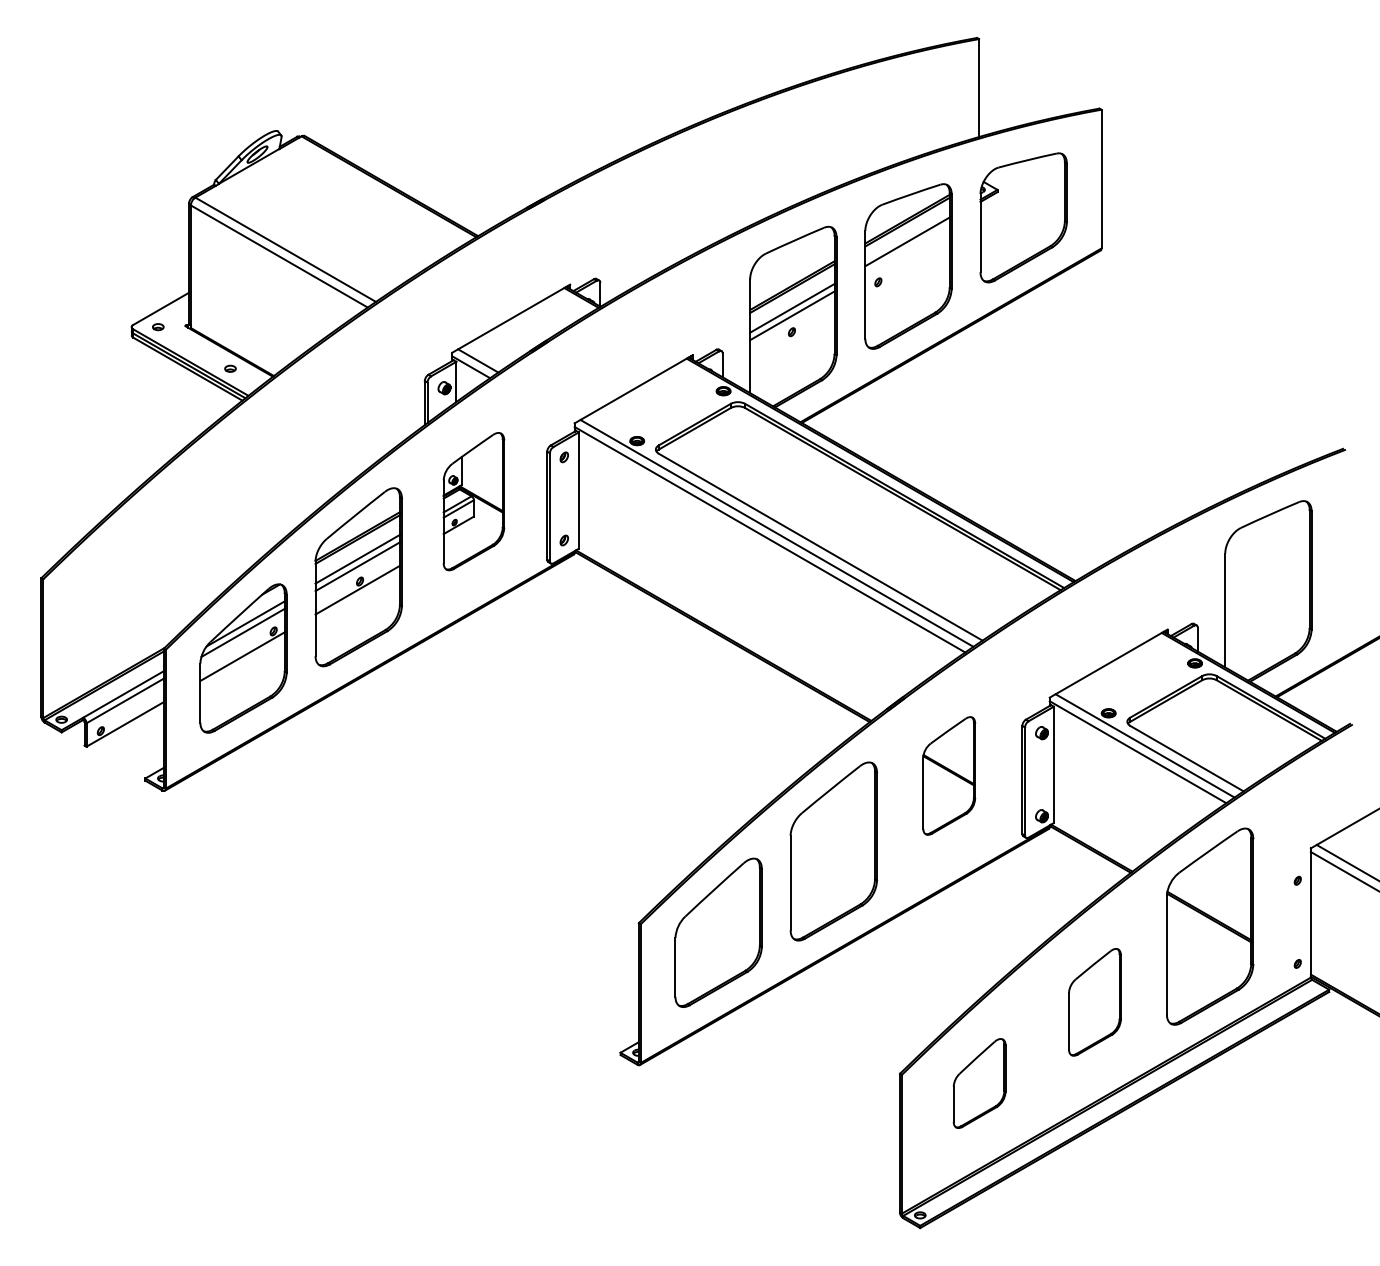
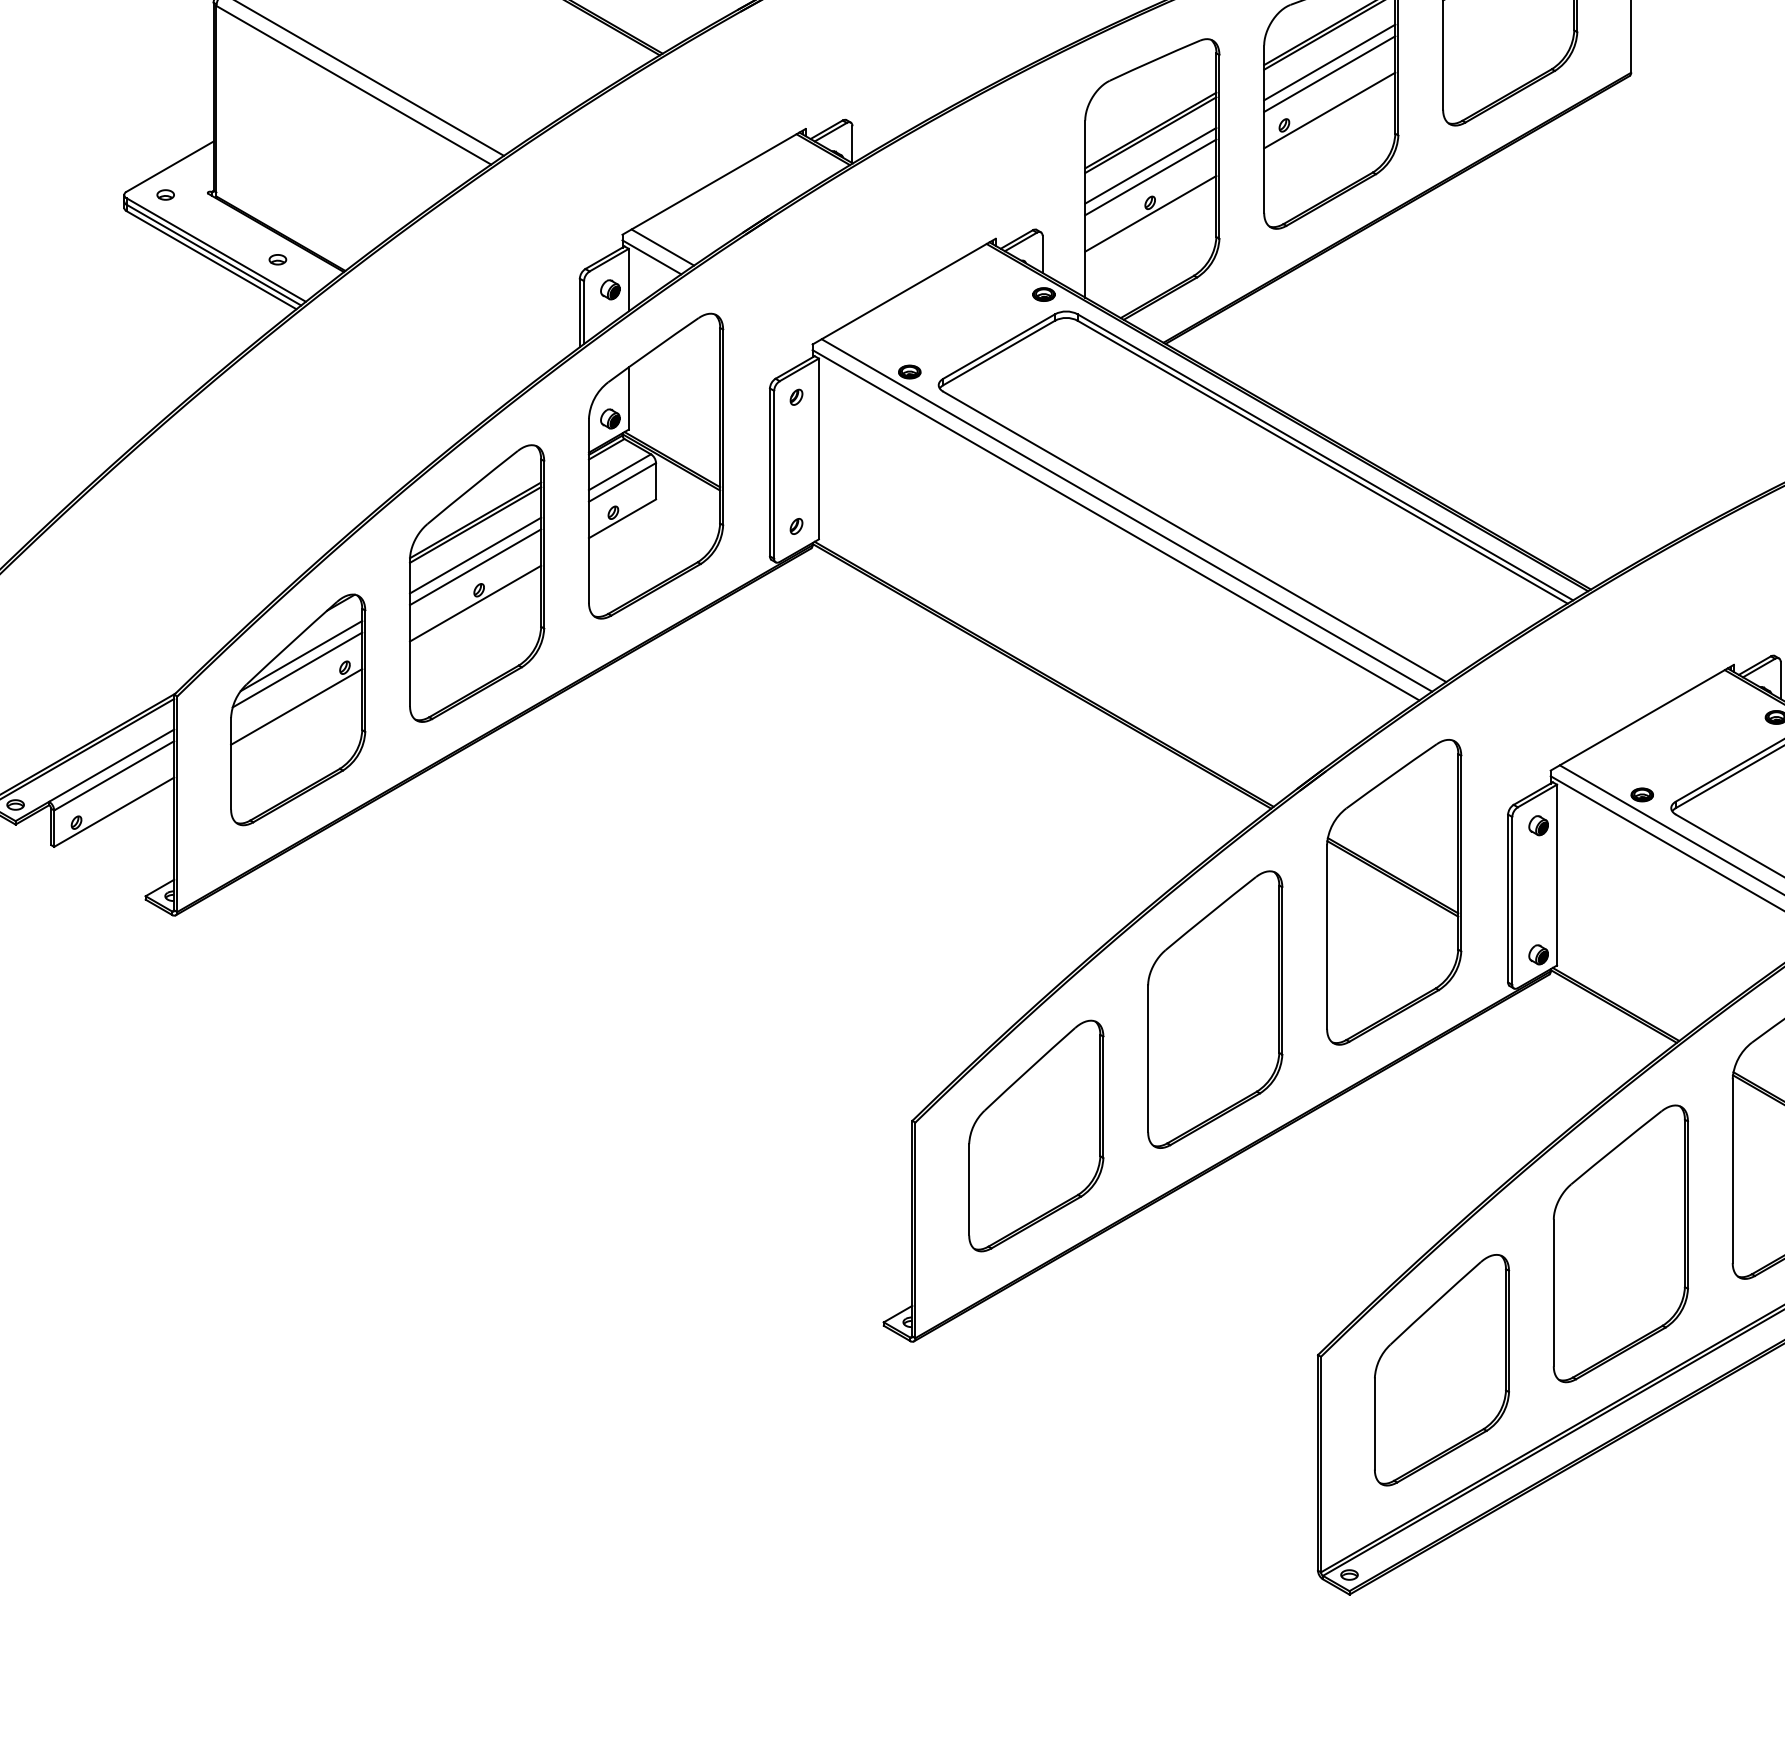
line: (907, 248) -> (1329, 72), added
line: (907, 272) -> (1329, 110), added
line: (792, 338) -> (1151, 212), added
part: (473, 501) -> (655, 465), size x1.43
part: (949, 775) -> (1394, 891), size x1.67
part: (1094, 1002) -> (1620, 1244), size x1.67
part: (979, 1083) -> (1441, 1370), size x1.67

